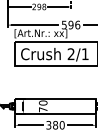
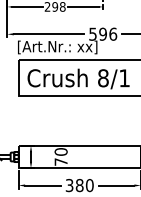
text: (70, 54) -> (102, 78), 2/1 -> 8/1

